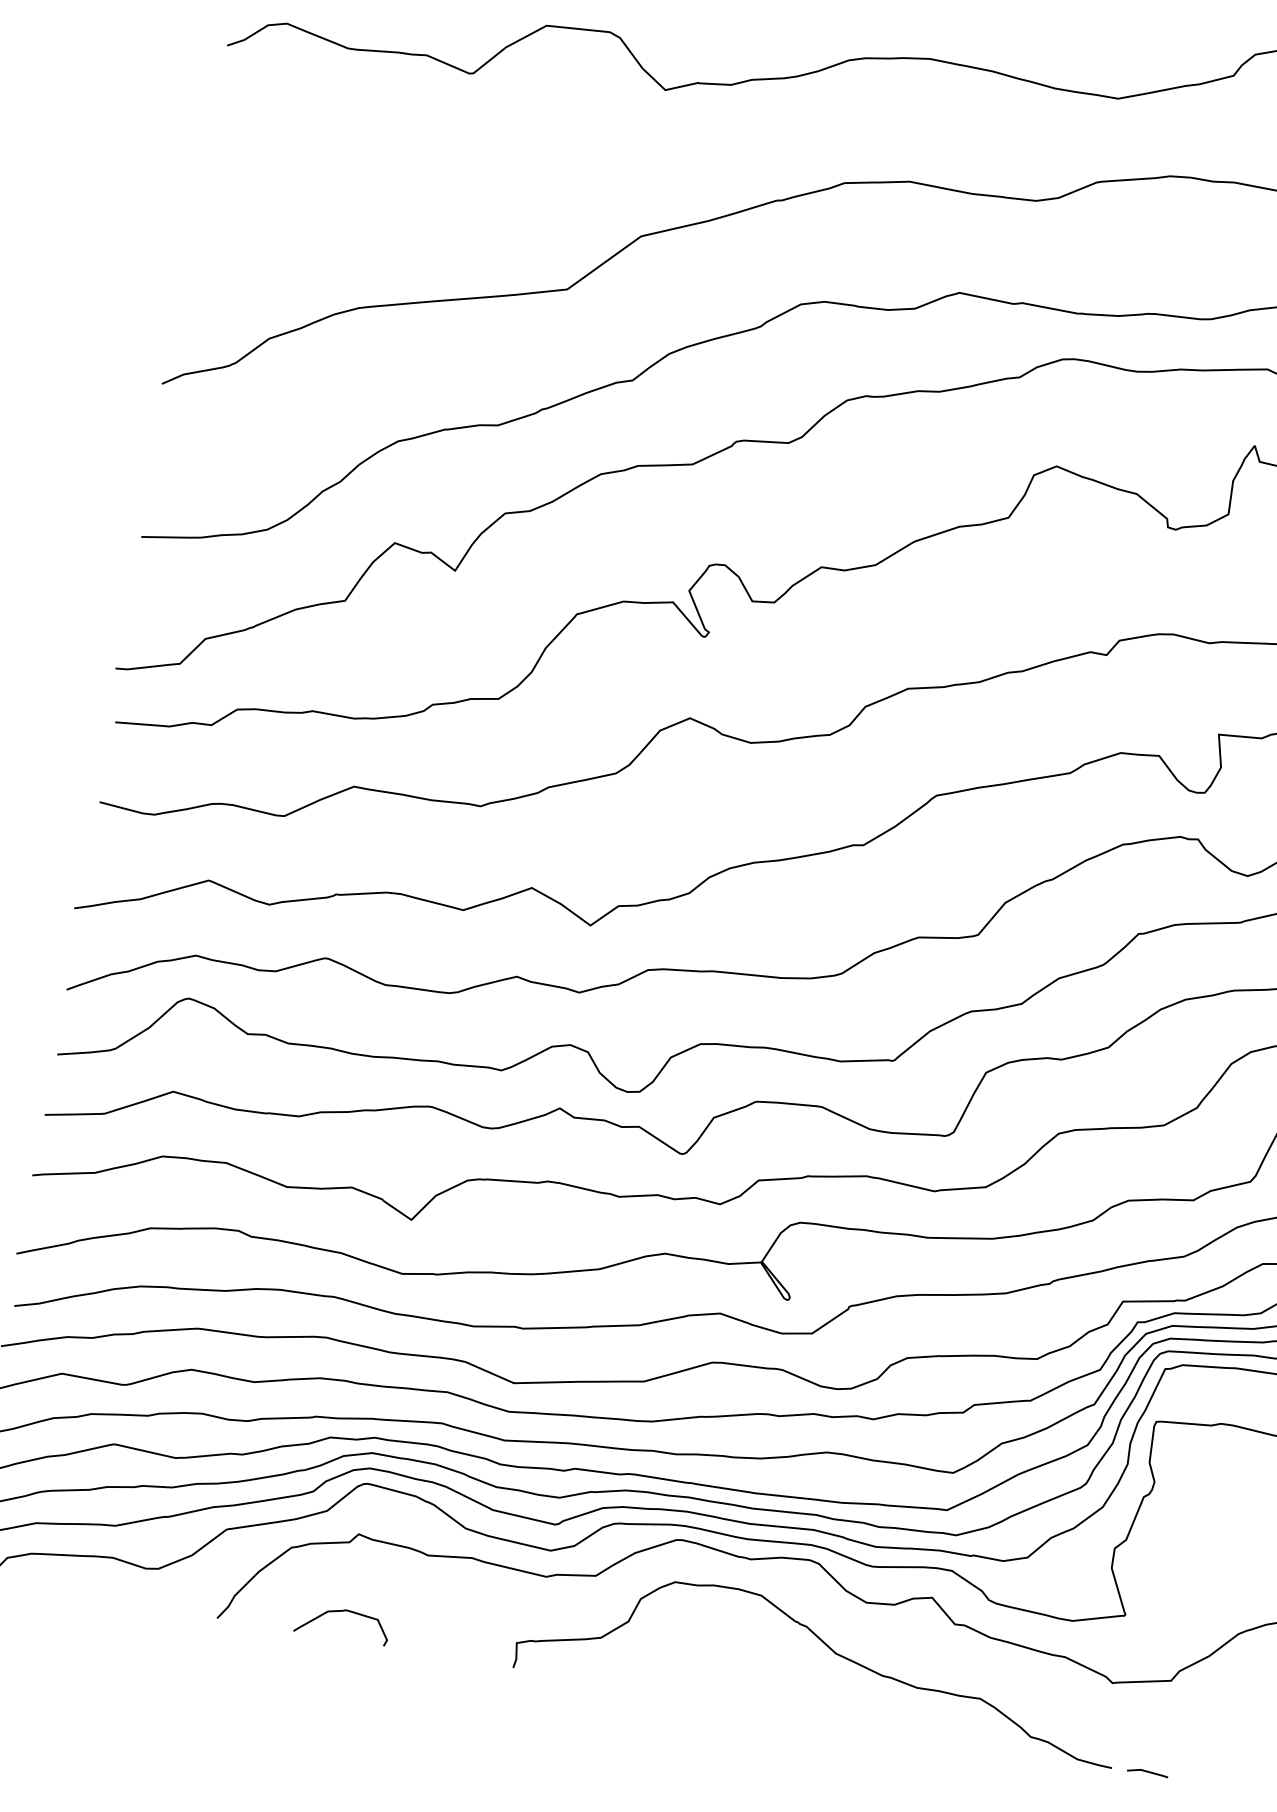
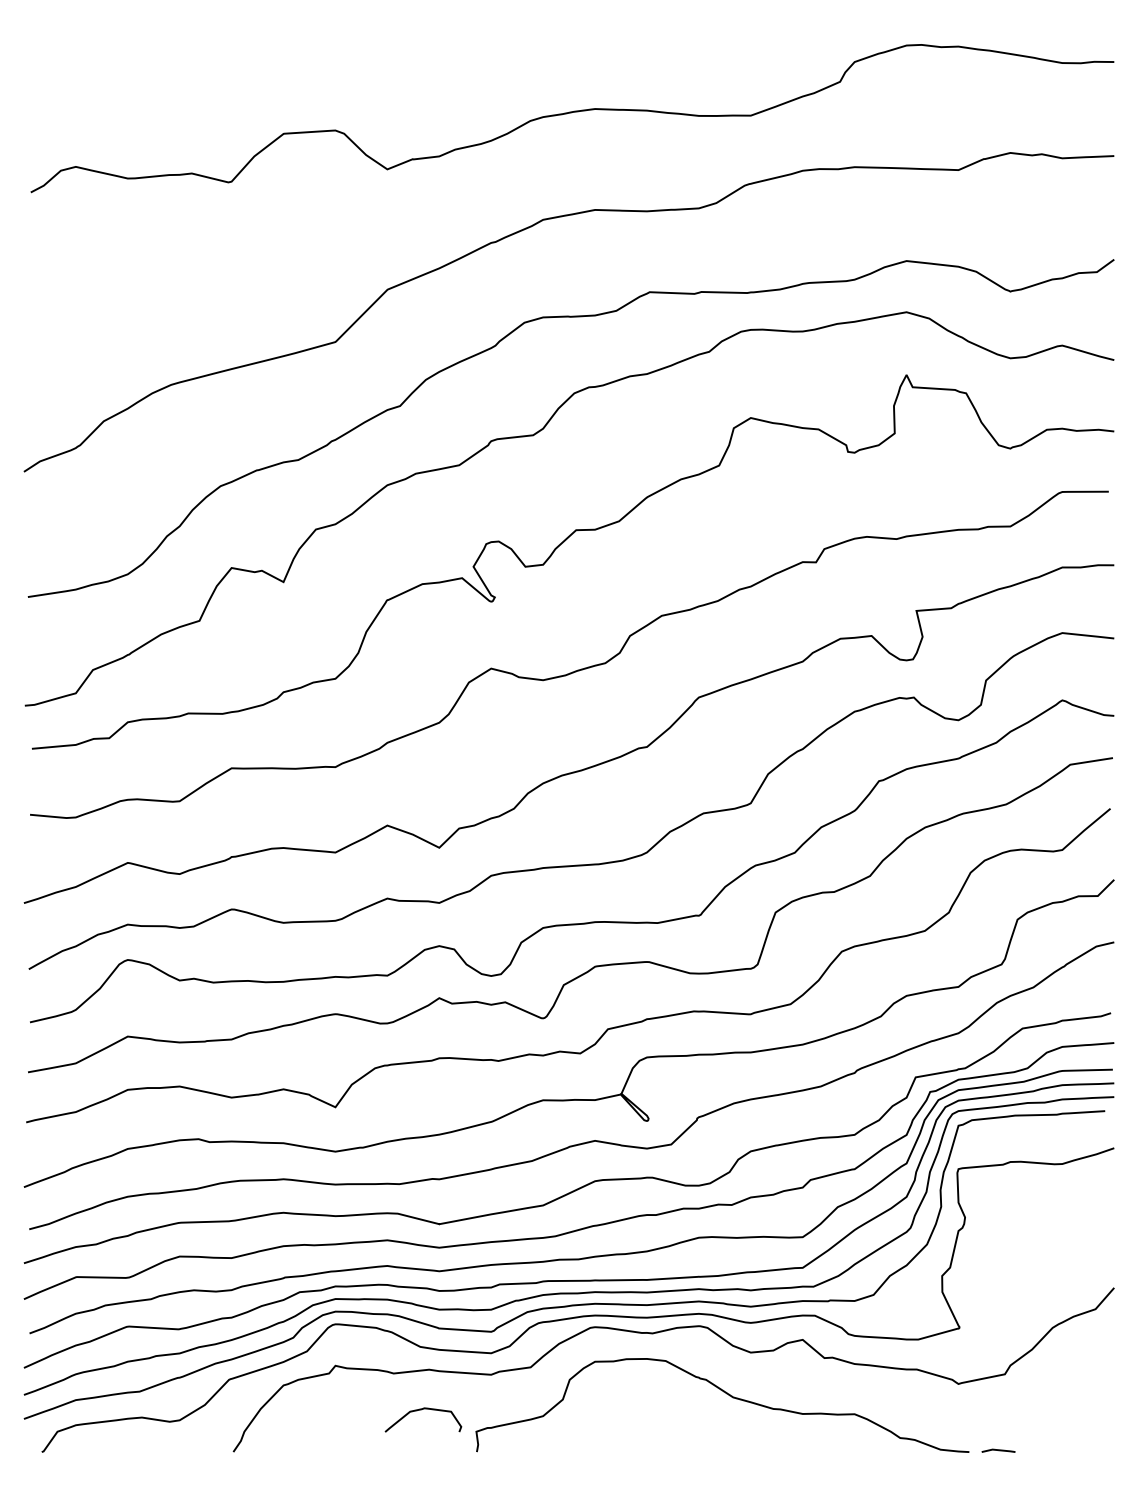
curve: (342, 1612) -> (421, 1410), moved

